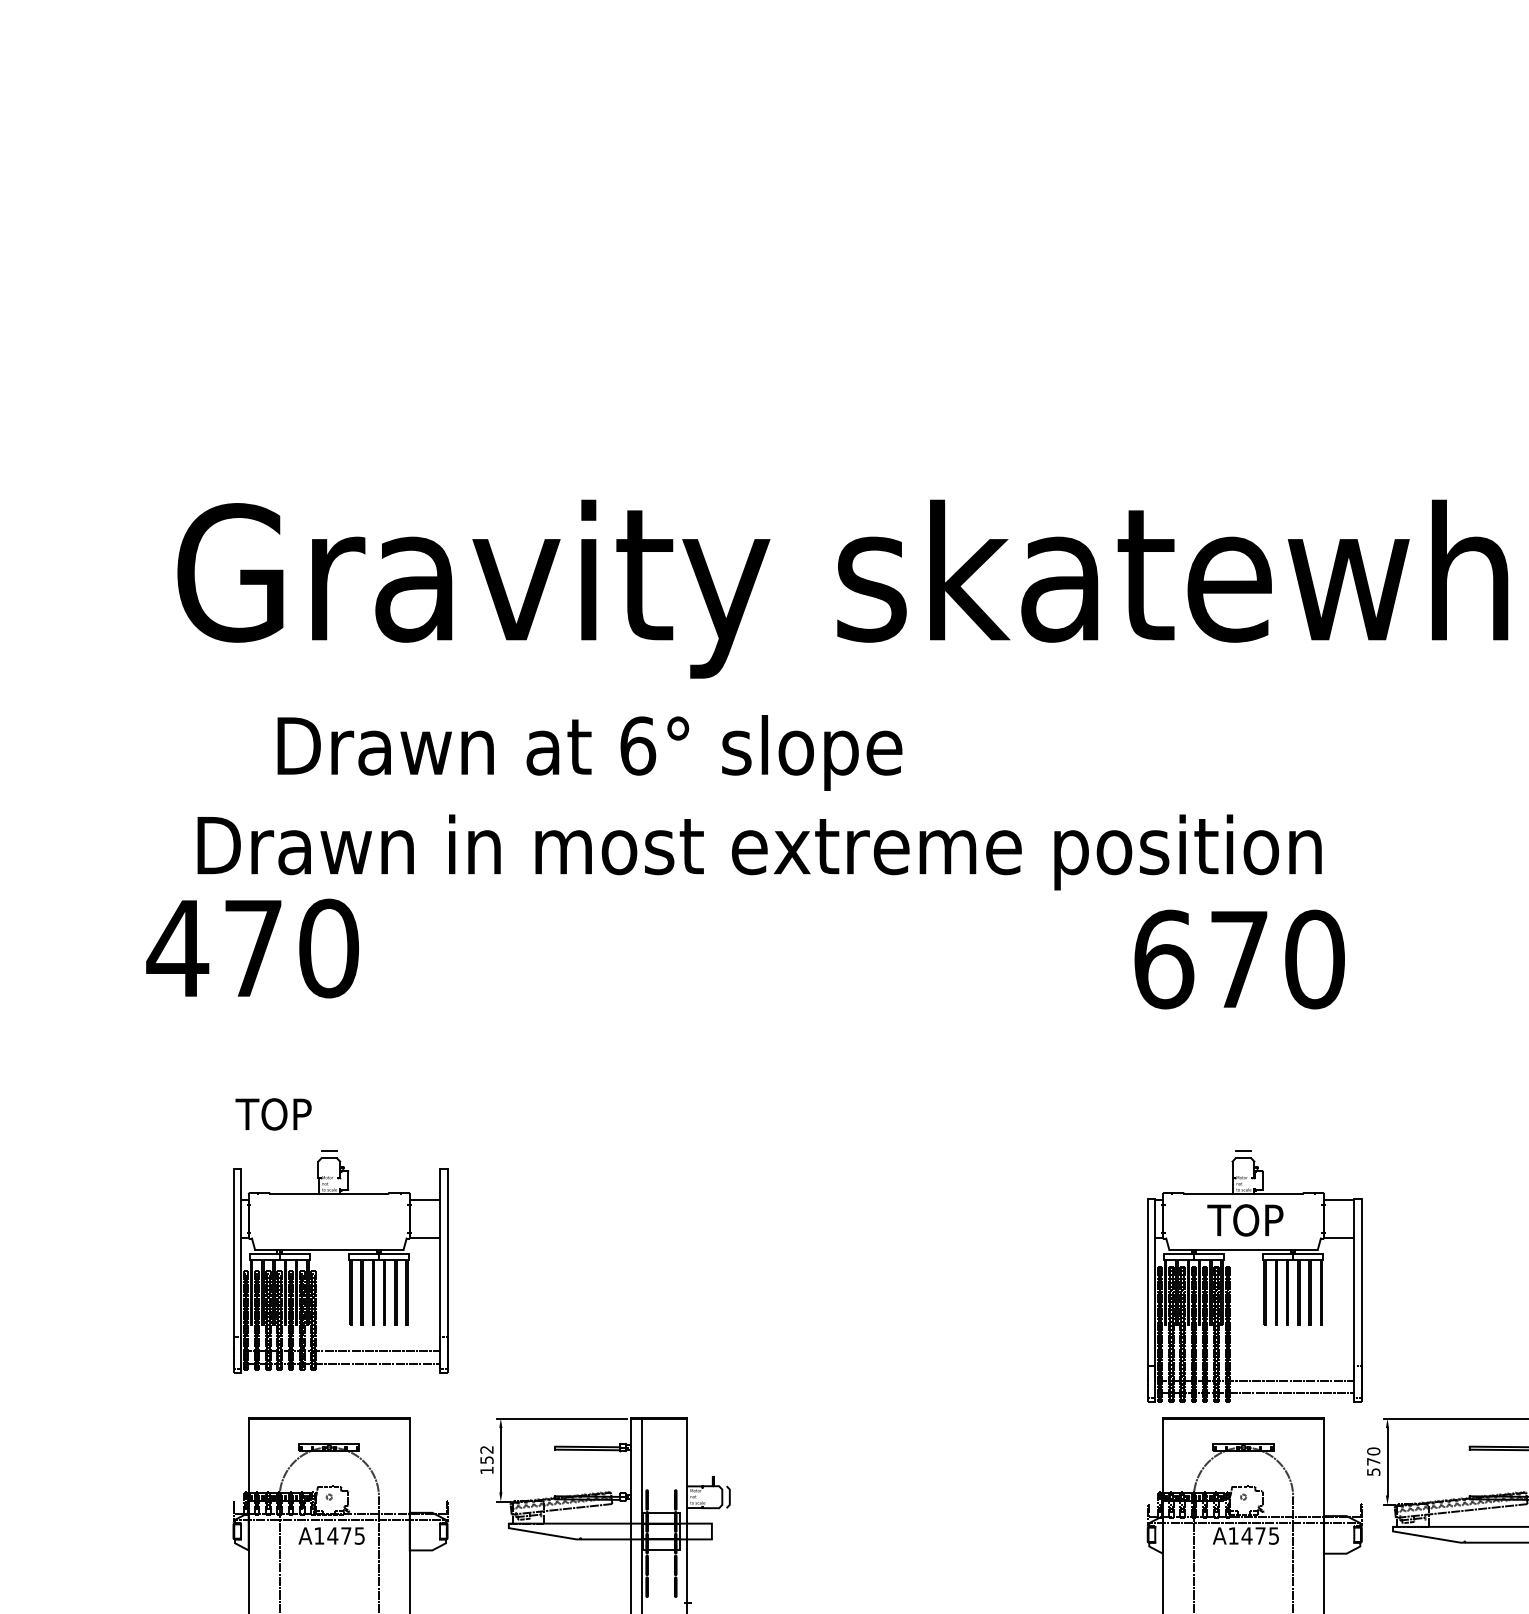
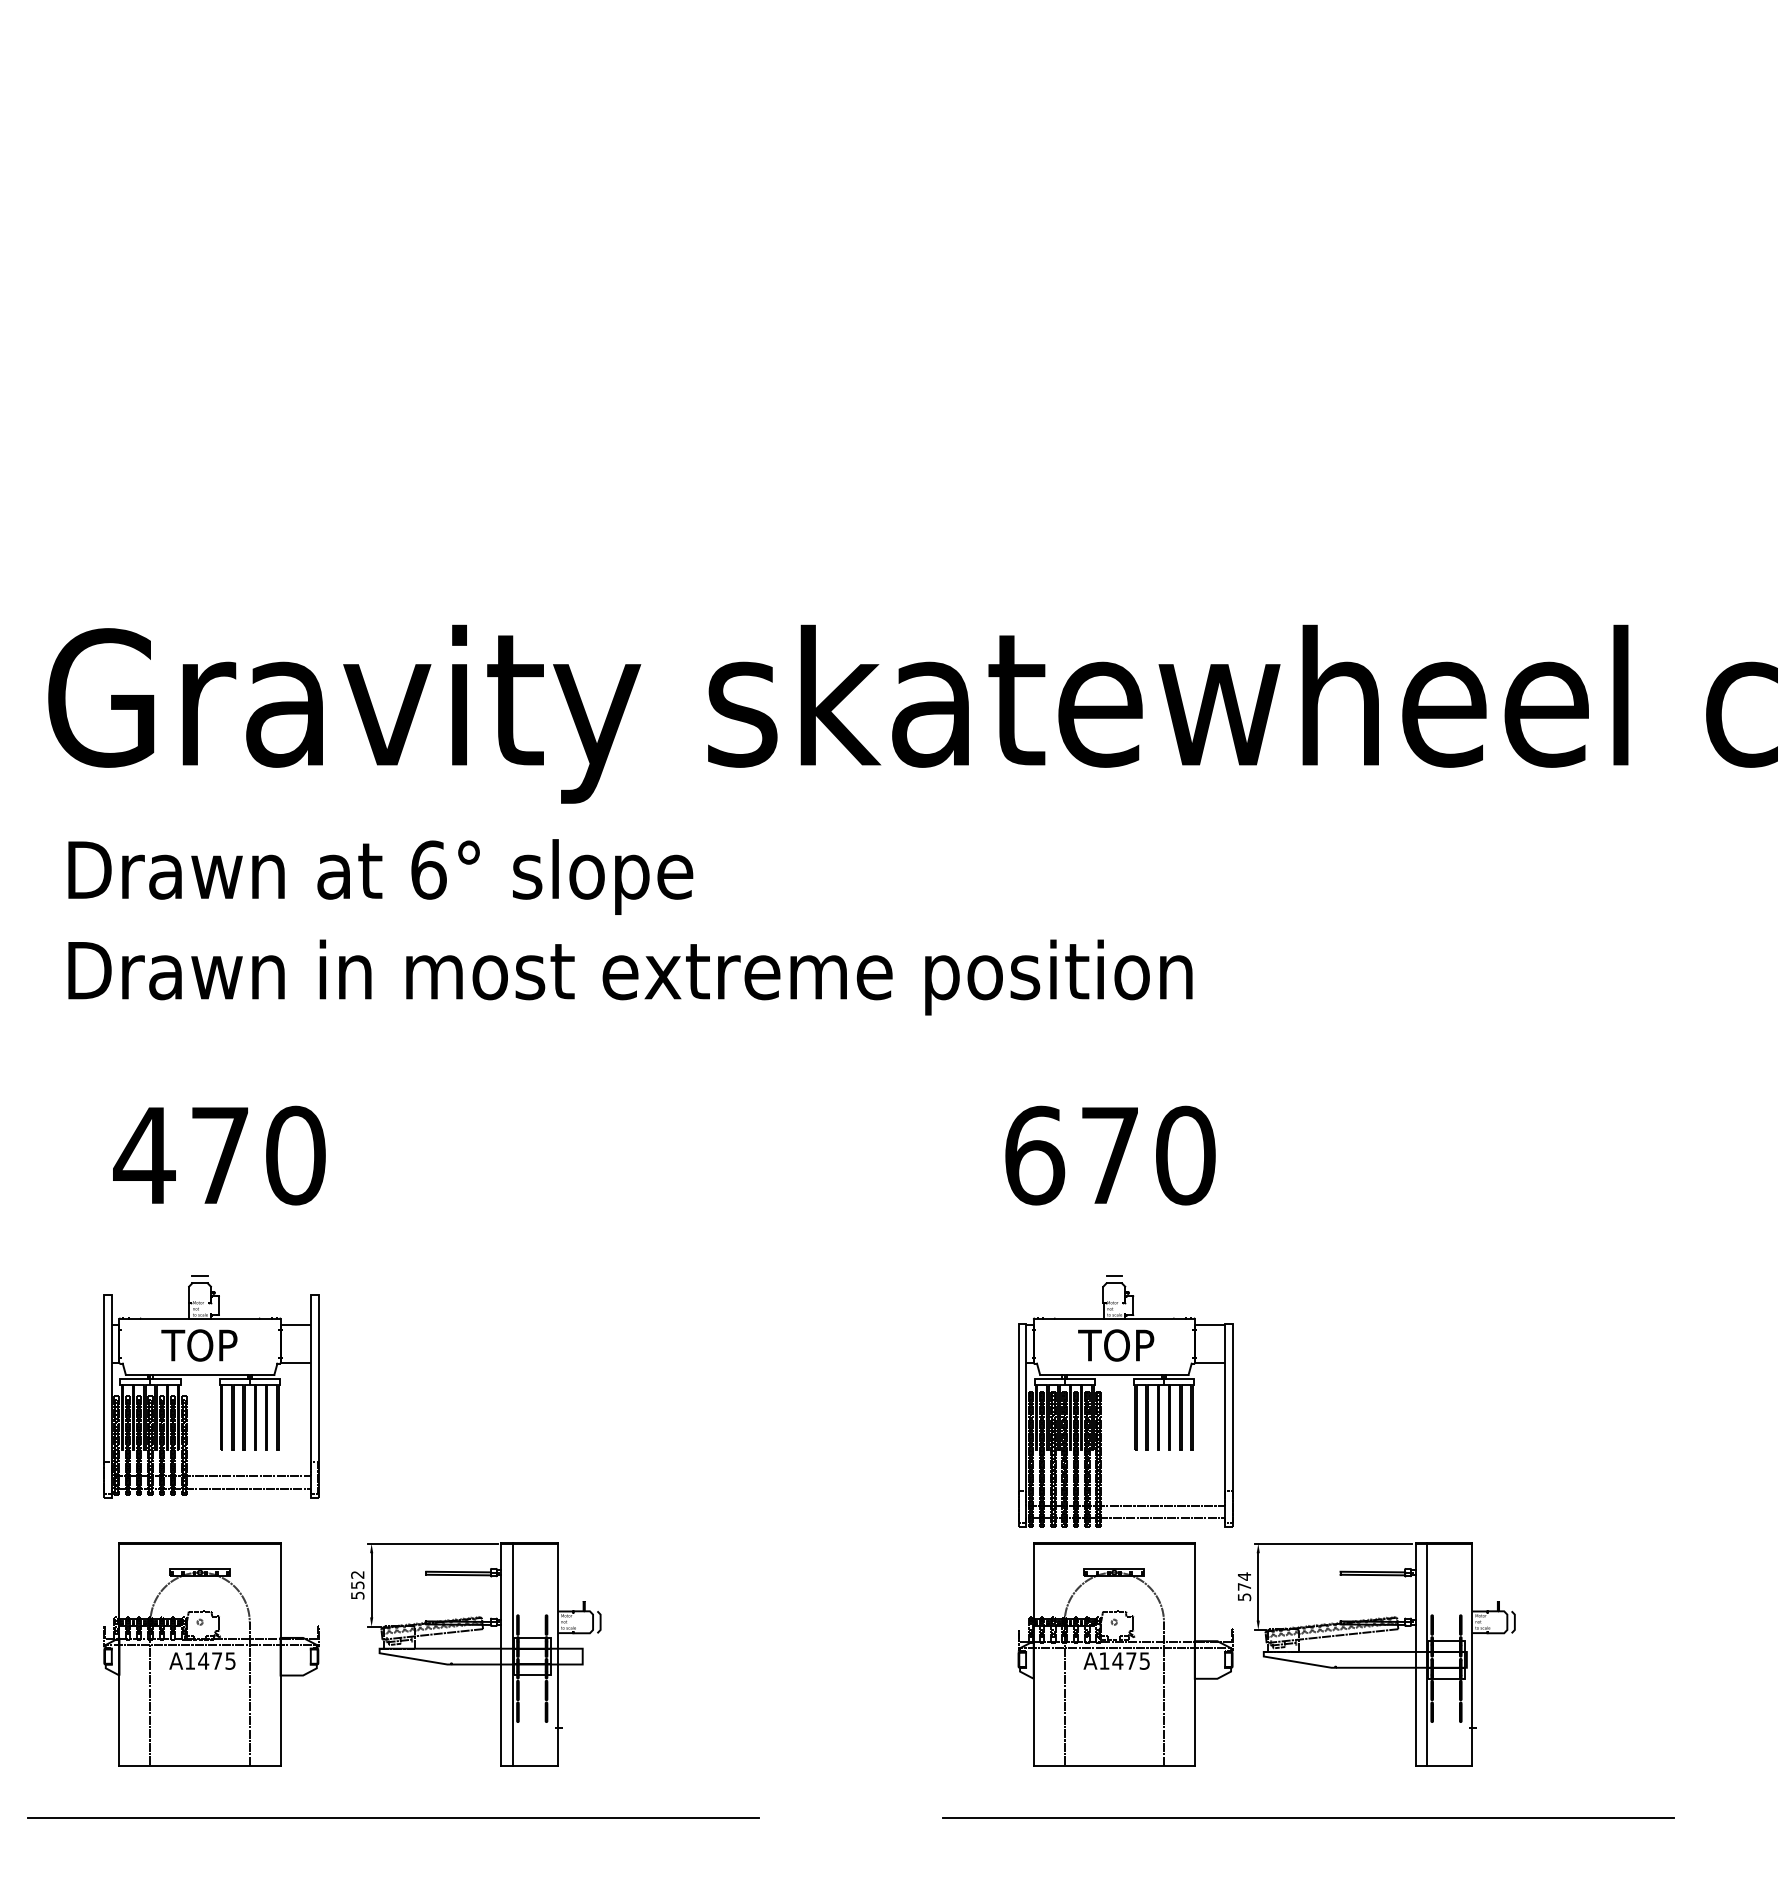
text: (589, 752) -> (380, 876), moved
text: (252, 948) -> (219, 1155), moved
text: (1239, 959) -> (1110, 1155), moved
text: (273, 1114) -> (199, 1345), moved
text: (1373, 1451) -> (1244, 1576), 570 -> 574
text: (486, 1470) -> (357, 1595), 152 -> 552

